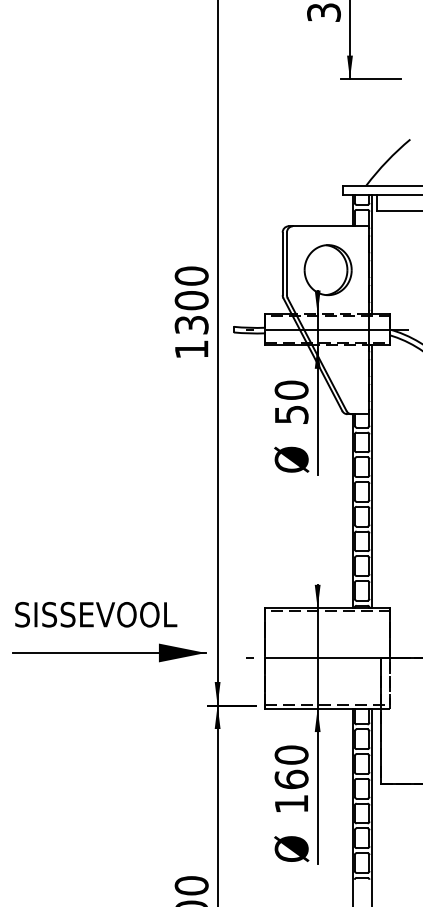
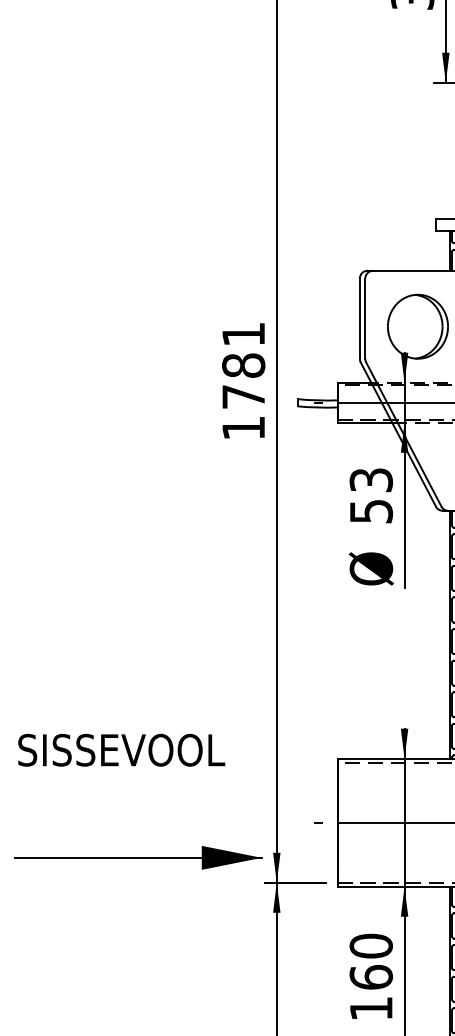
text: (191, 300) -> (243, 365), 1300 -> 1781
text: (291, 389) -> (371, 479), 50 -> 53
text: (96, 614) -> (122, 749), moved
part: (109, 652) -> (138, 857), moved

